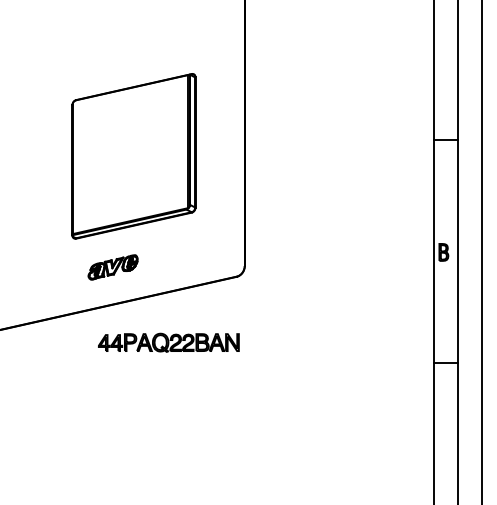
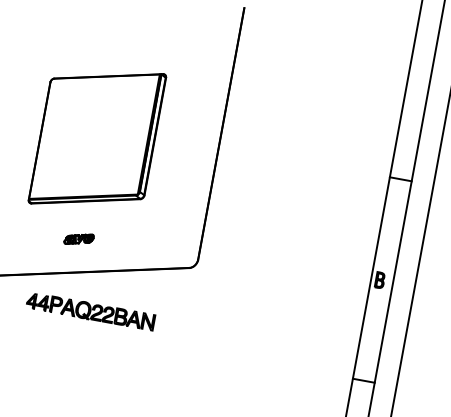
part: (133, 156) -> (96, 138), moved
part: (112, 267) -> (78, 239), size x0.62
part: (168, 342) -> (90, 311), moved

